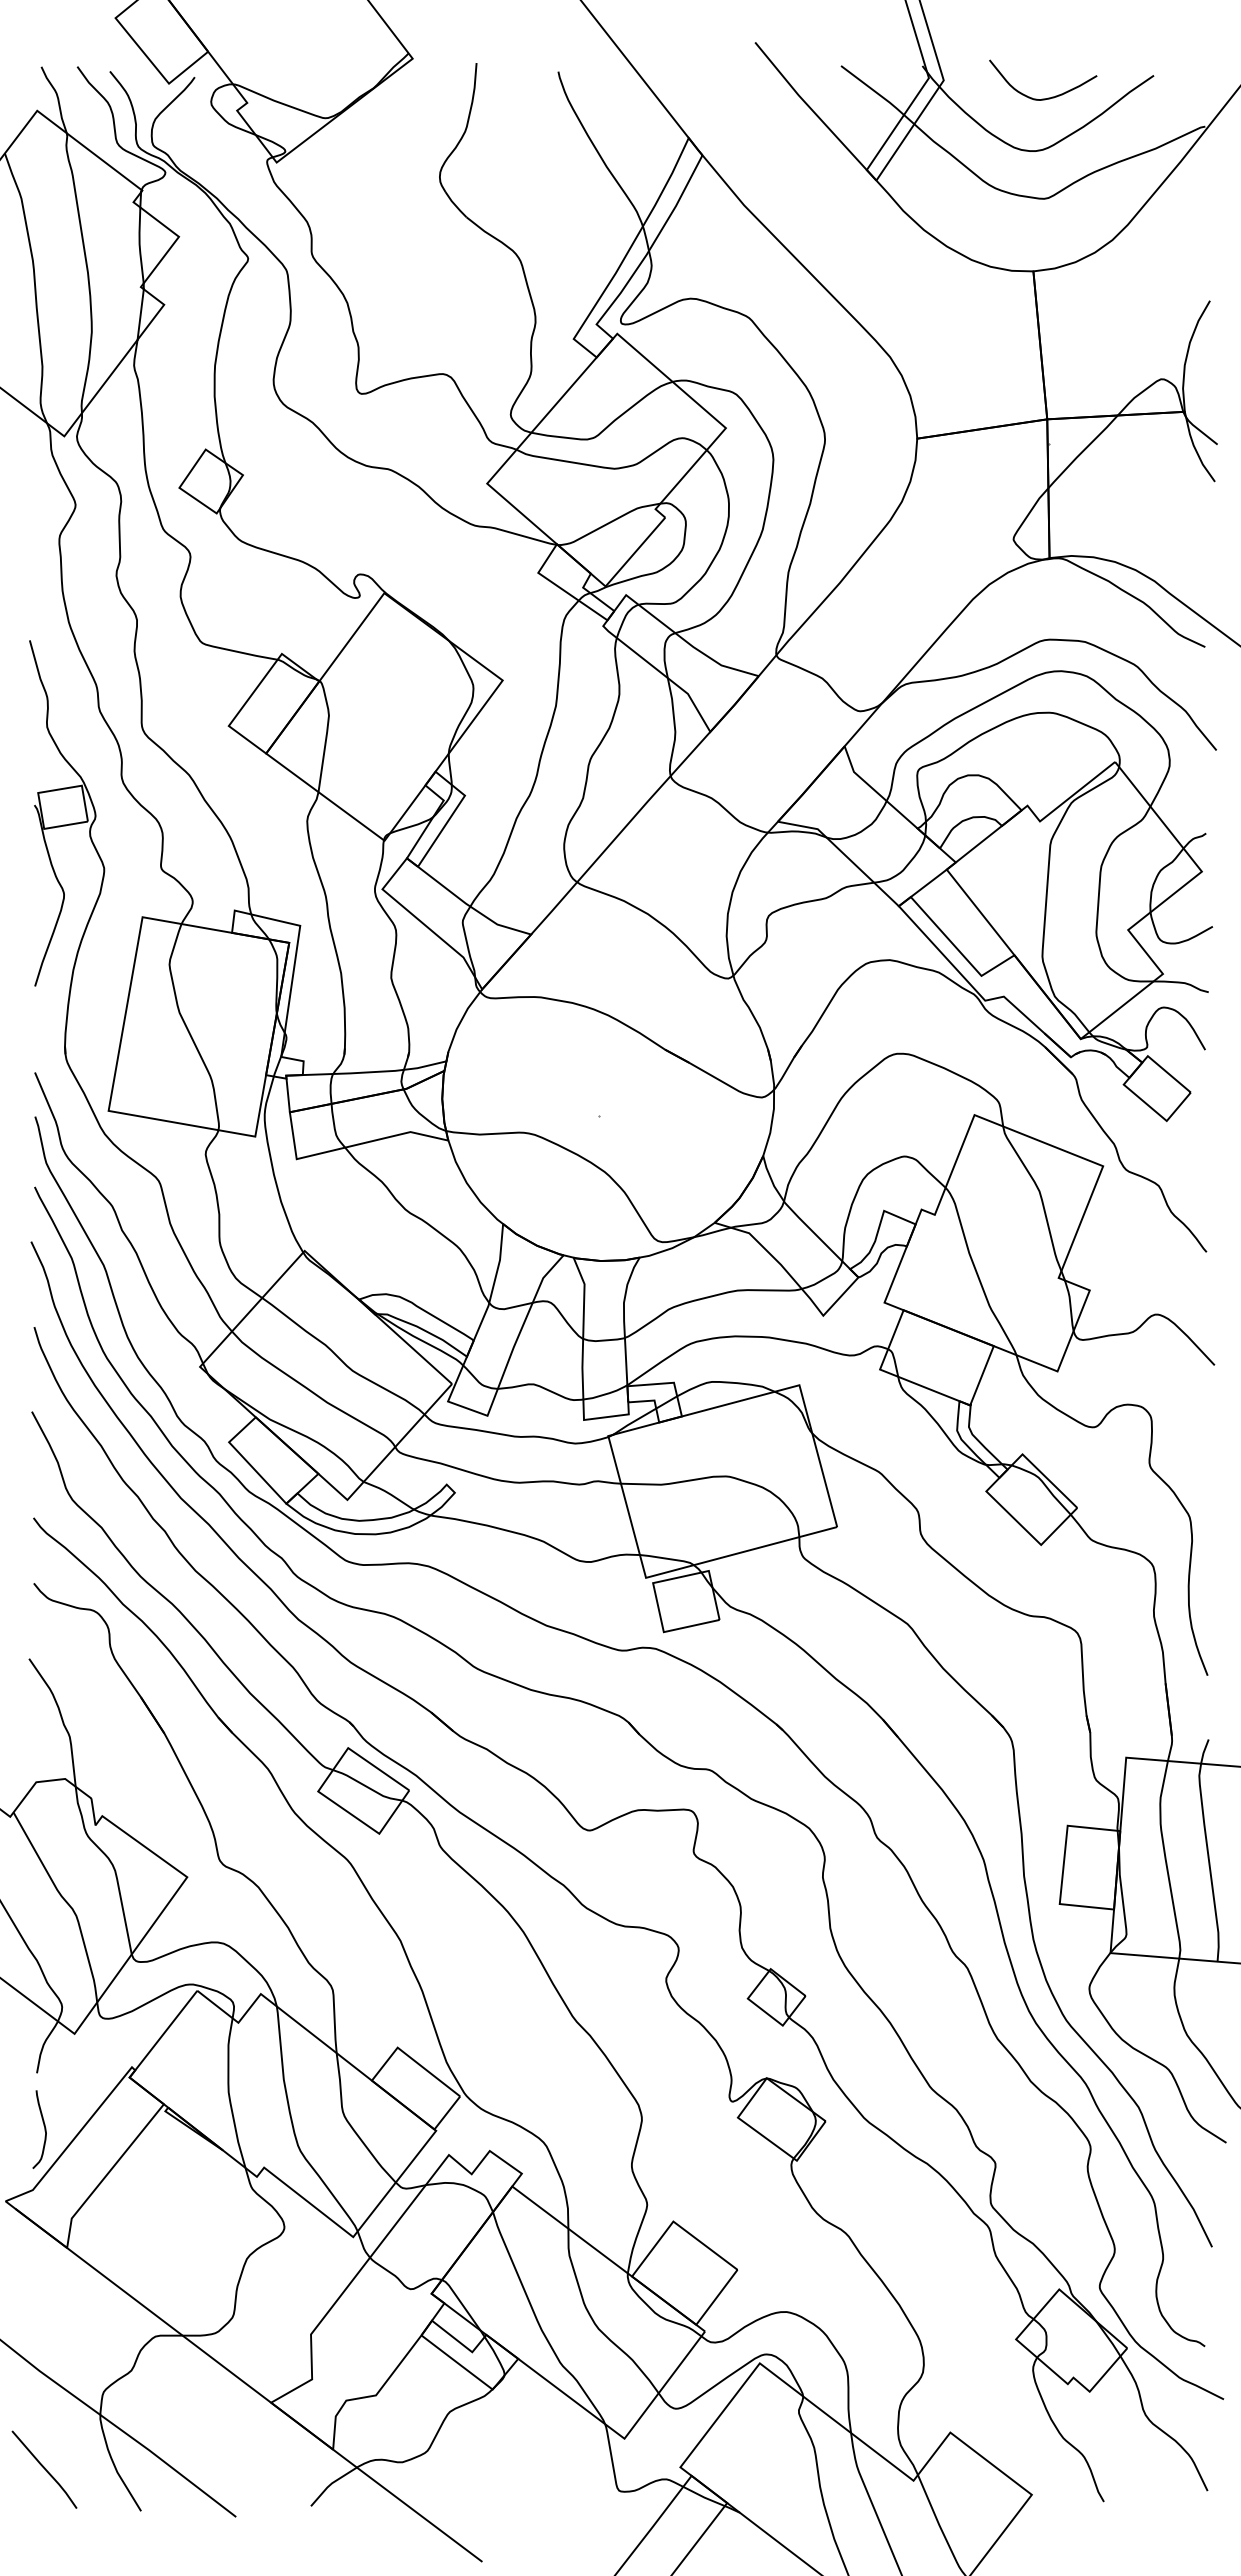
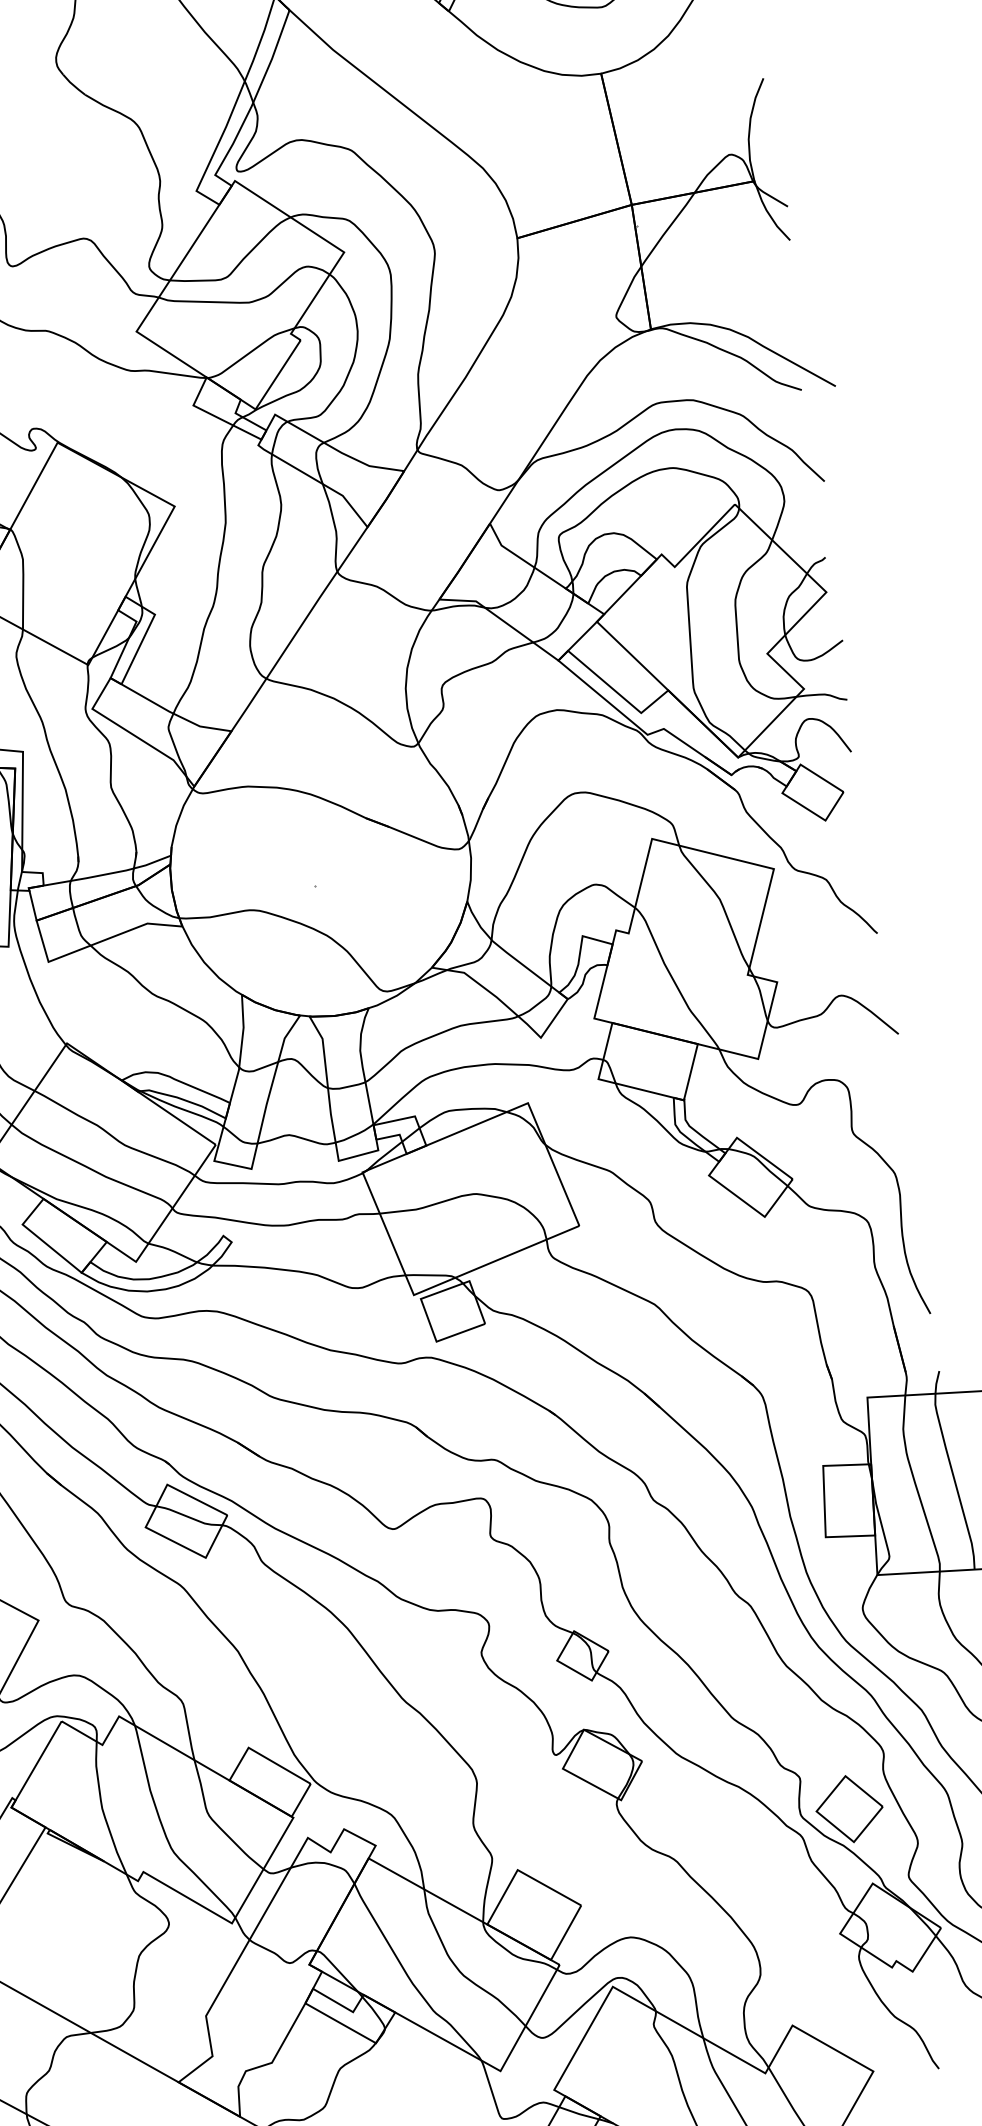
part: (1044, 2204) -> (849, 1809), added

